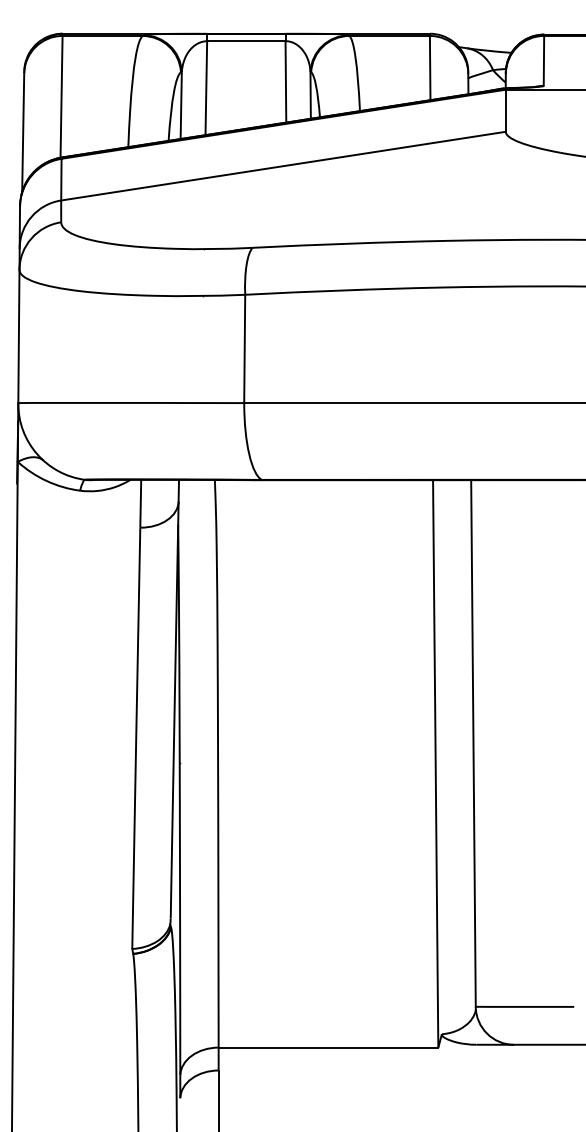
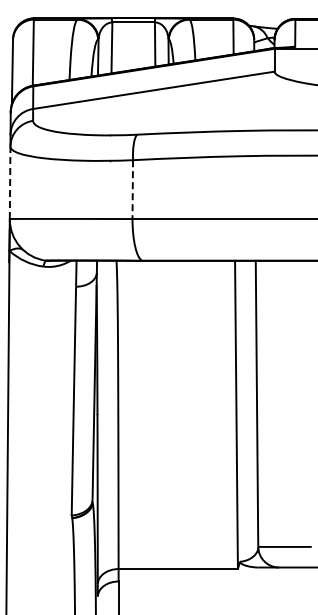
line: (19, 335) -> (10, 182), solid -> dashed
line: (244, 350) -> (132, 190), solid -> dashed

